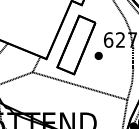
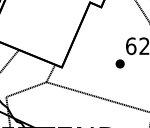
part: (76, 44) -> (95, 51), removed

